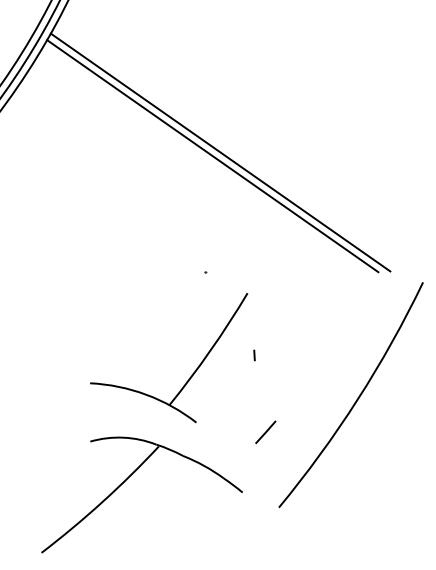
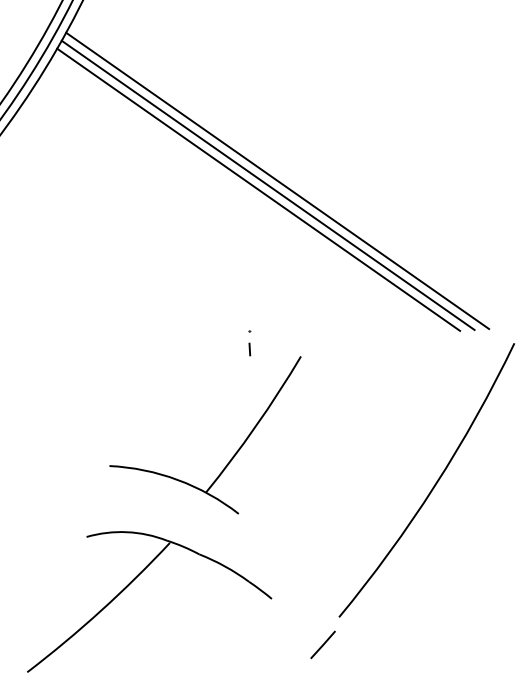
line: (228, 148) -> (277, 180), added
line: (254, 355) -> (249, 349), moved
line: (265, 432) -> (322, 645), moved
part: (127, 479) -> (131, 583), moved

